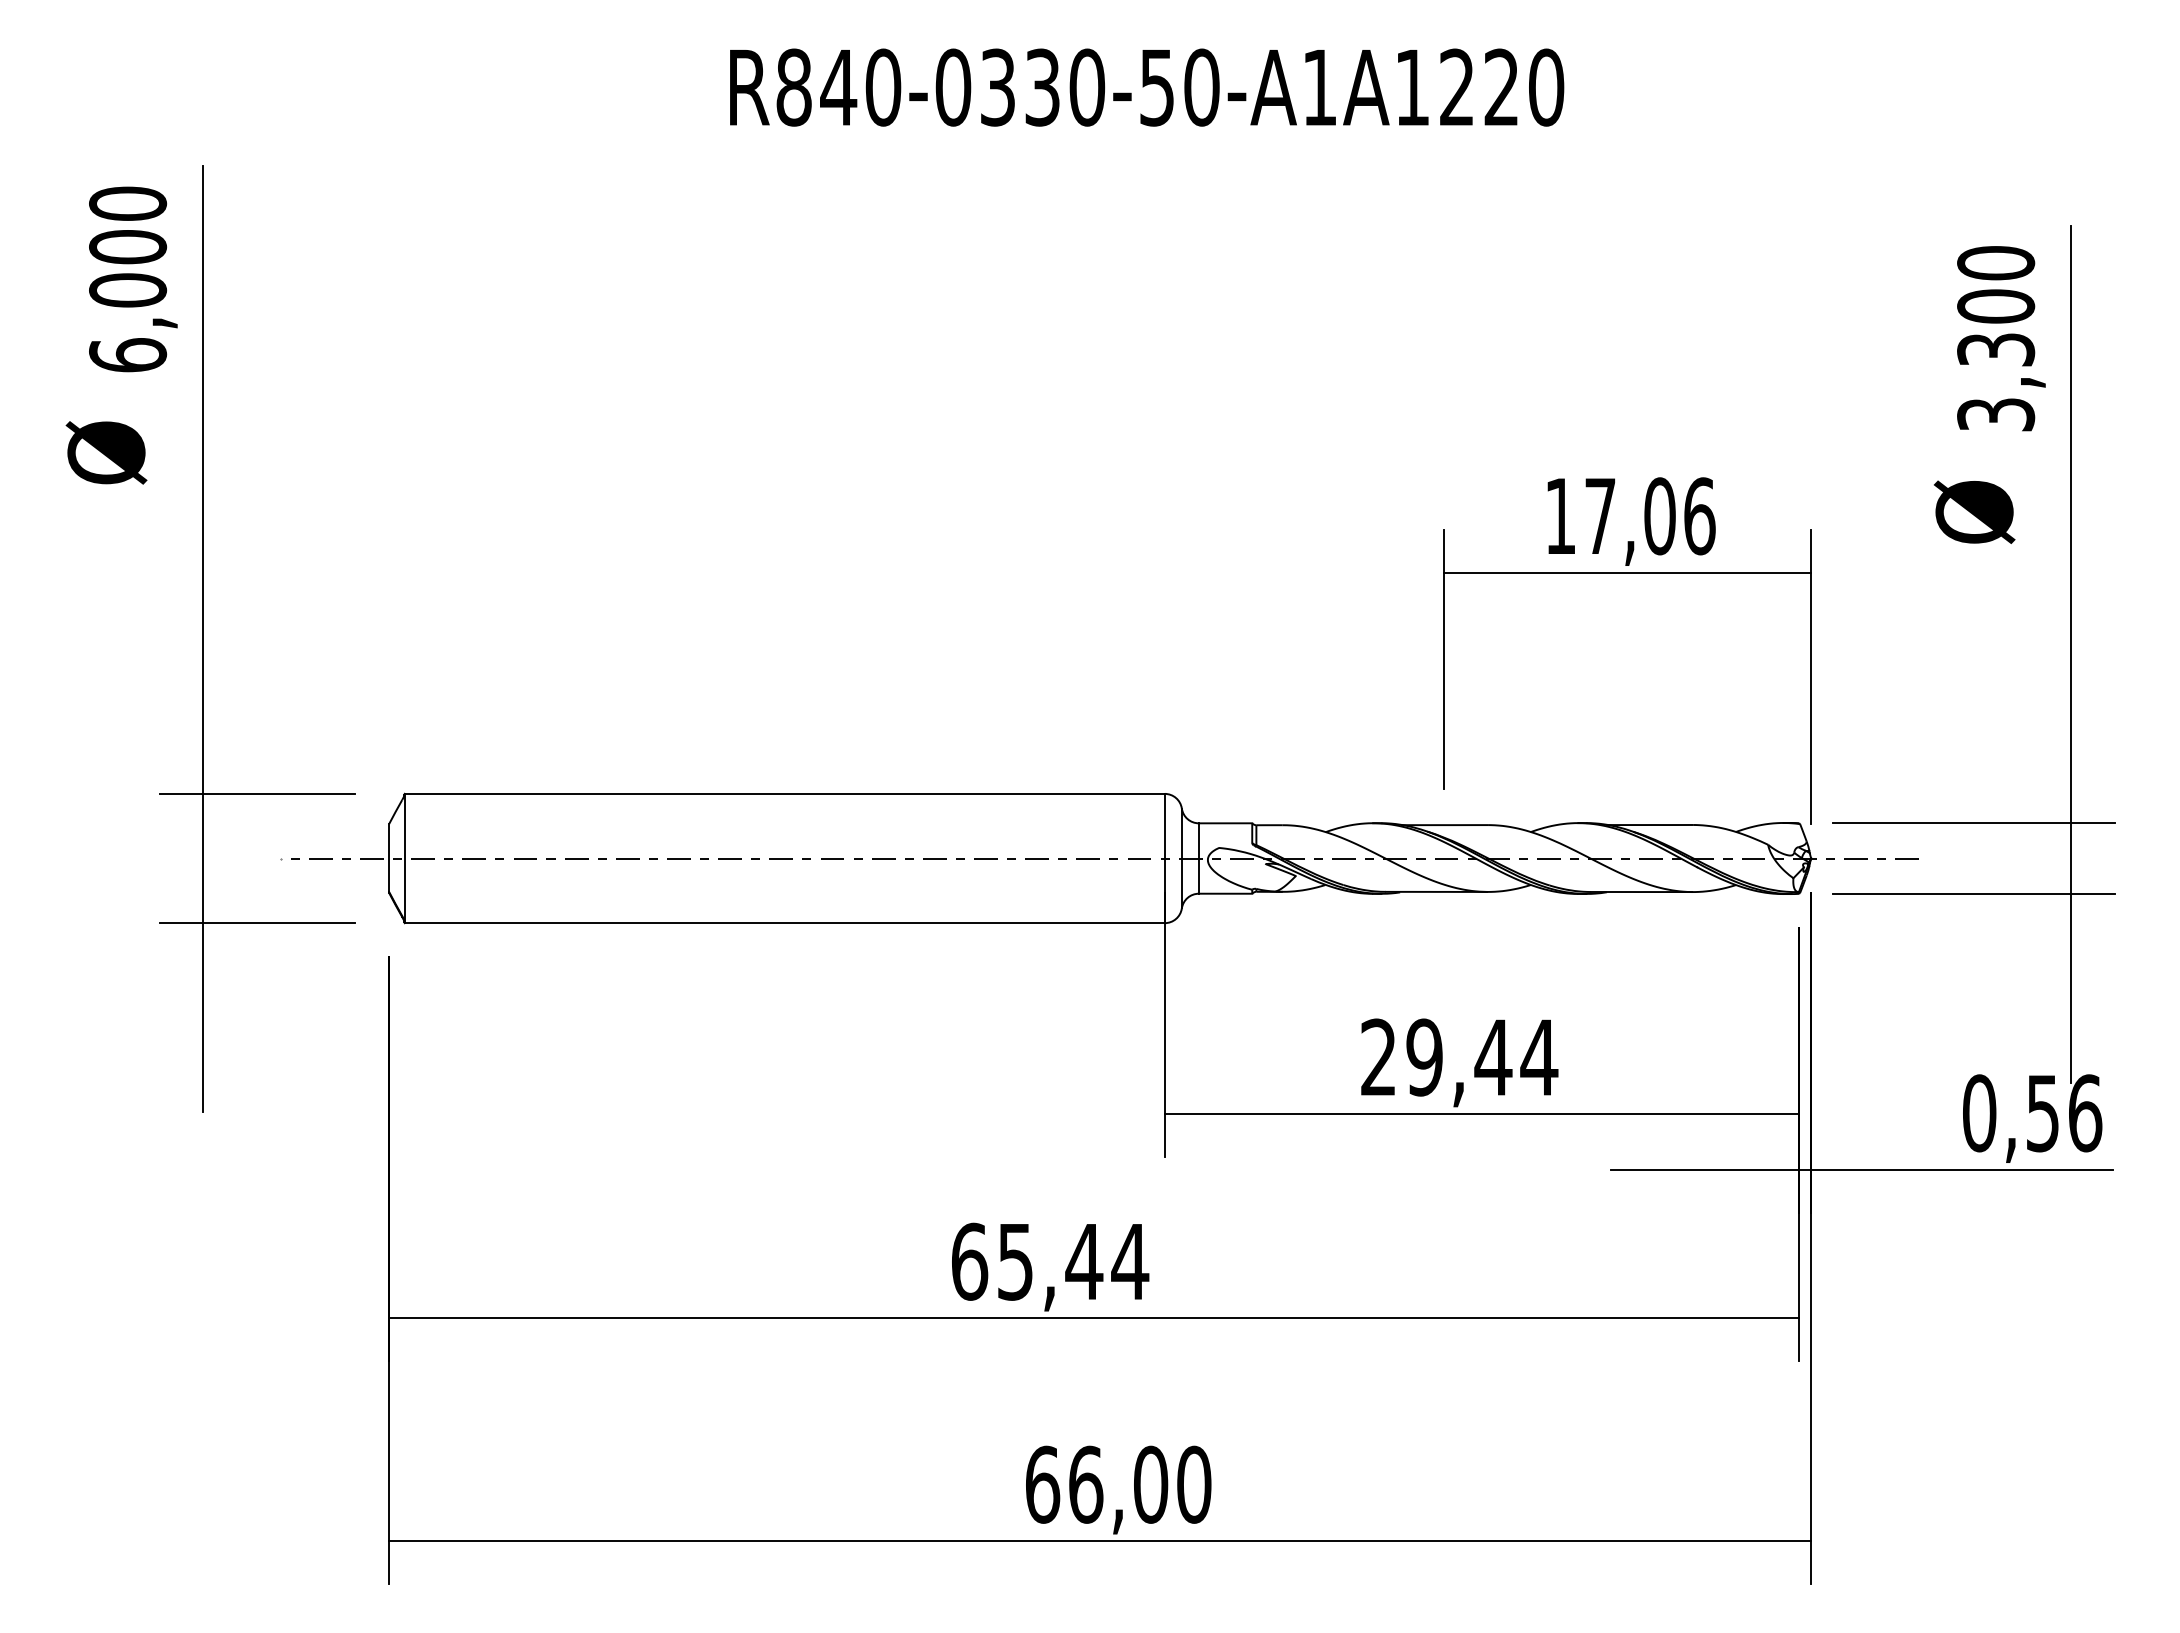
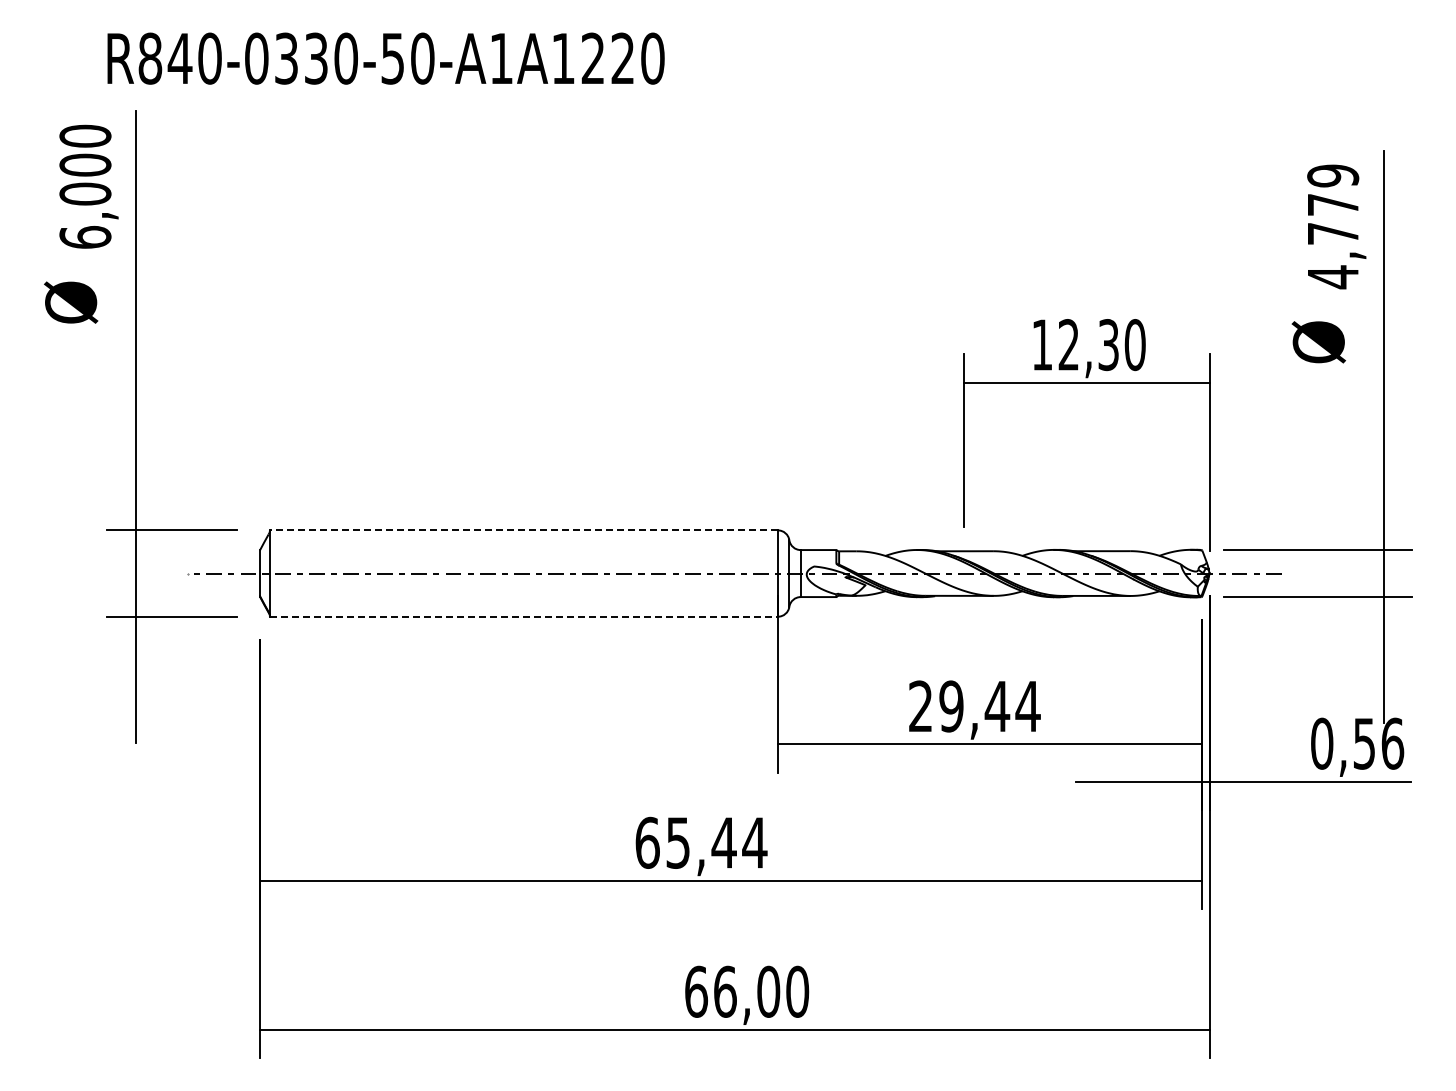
text: (1146, 87) -> (385, 58), moved
text: (1996, 338) -> (1333, 226), 3,300 -> 4,779
text: (1649, 517) -> (1101, 345), 17,06 -> 12,30
line: (785, 794) -> (524, 530), solid -> dashed
line: (785, 922) -> (524, 616), solid -> dashed

